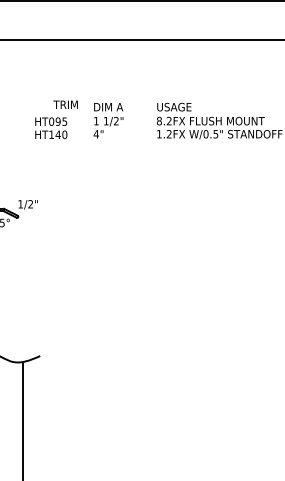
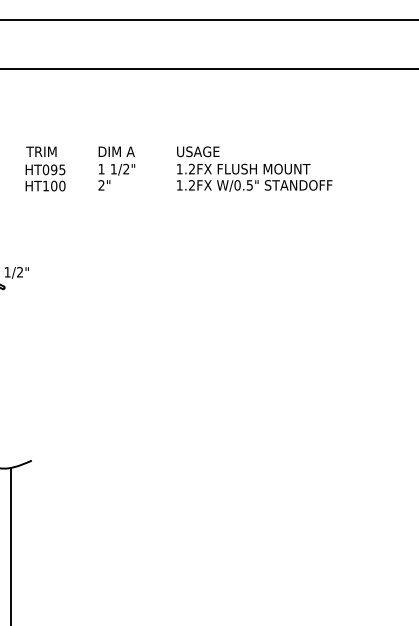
text: (65, 104) -> (41, 151), moved
text: (159, 120) -> (179, 168), 8.2FX -> 1.2FX
text: (57, 134) -> (53, 185), HT140 -> HT100
text: (96, 134) -> (101, 185), 4" -> 2"

